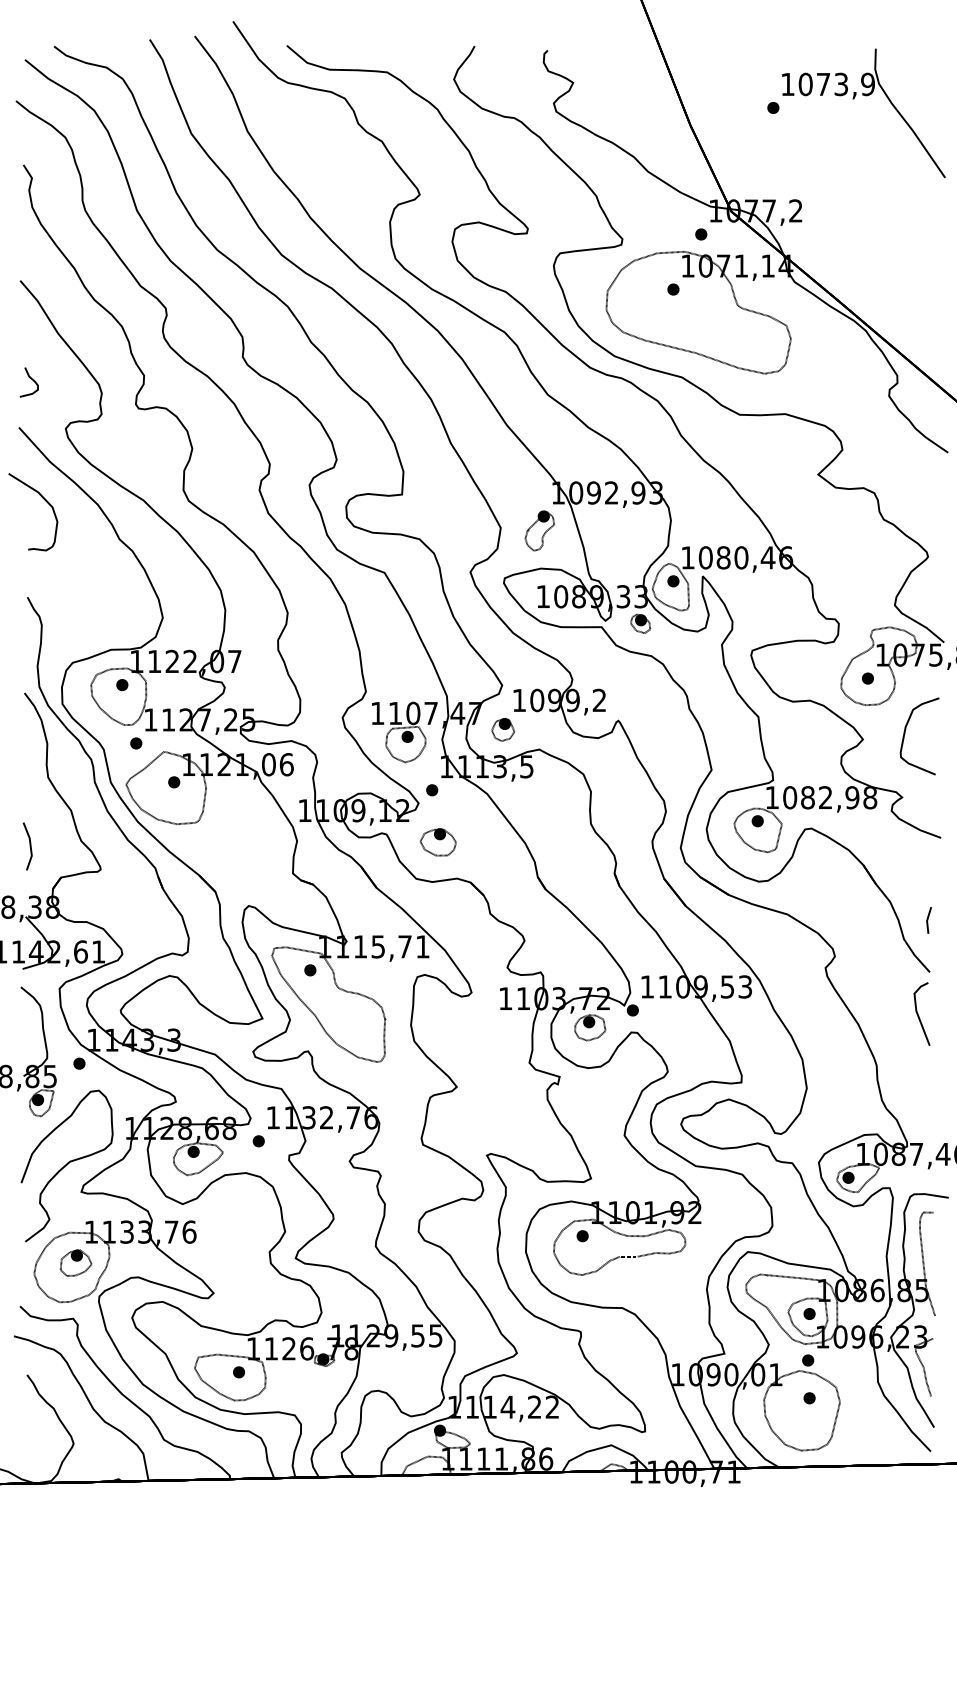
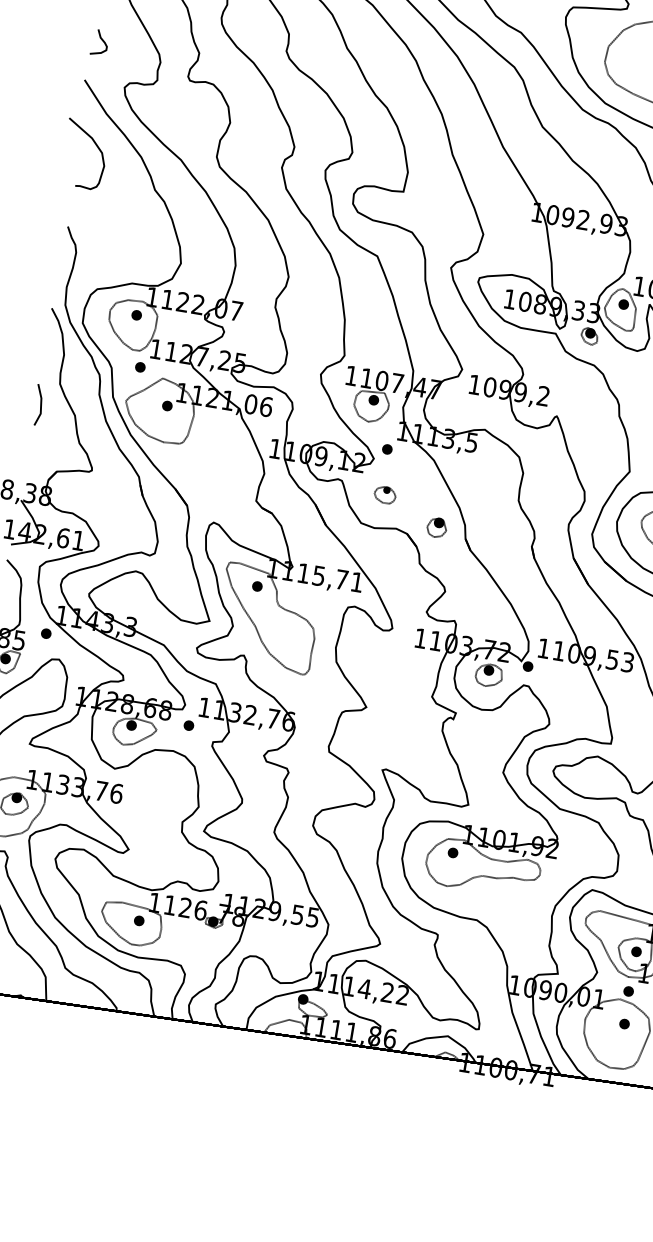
part: (539, 530) -> (516, 242), removed
part: (502, 729) -> (436, 527), moved
part: (437, 842) -> (384, 494), size x0.7
line: (29, 846) -> (40, 405), moved

